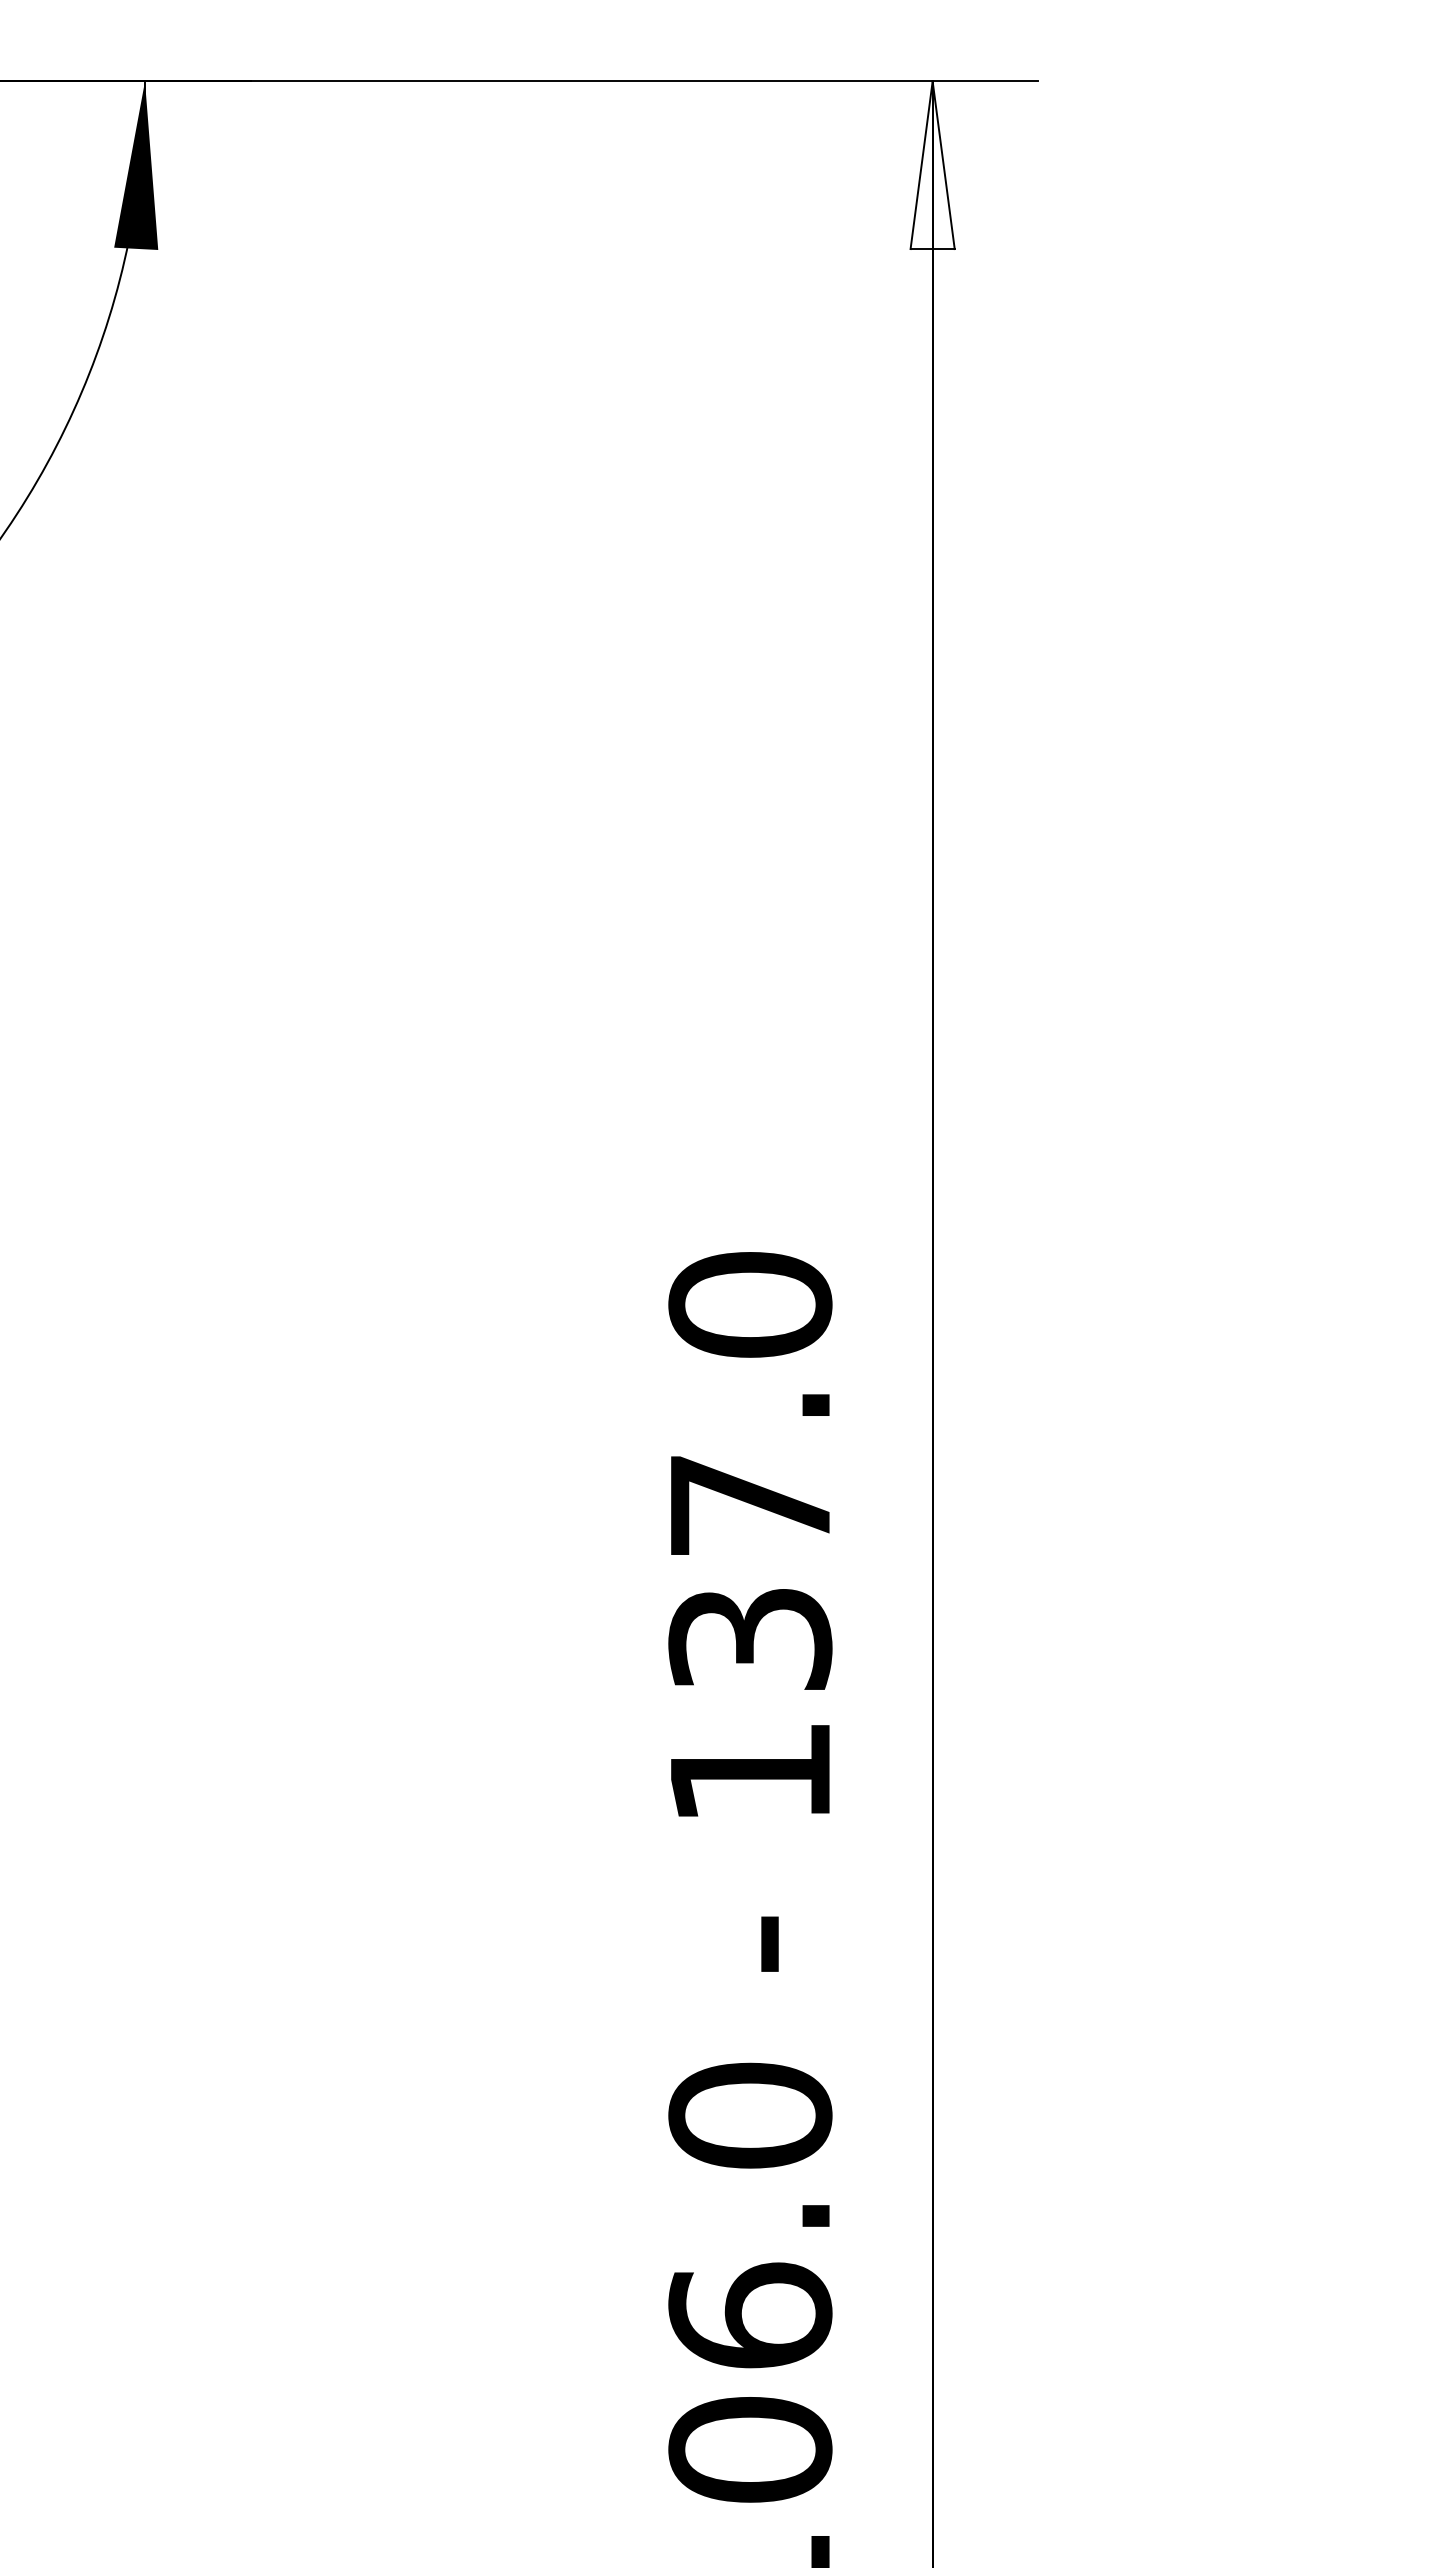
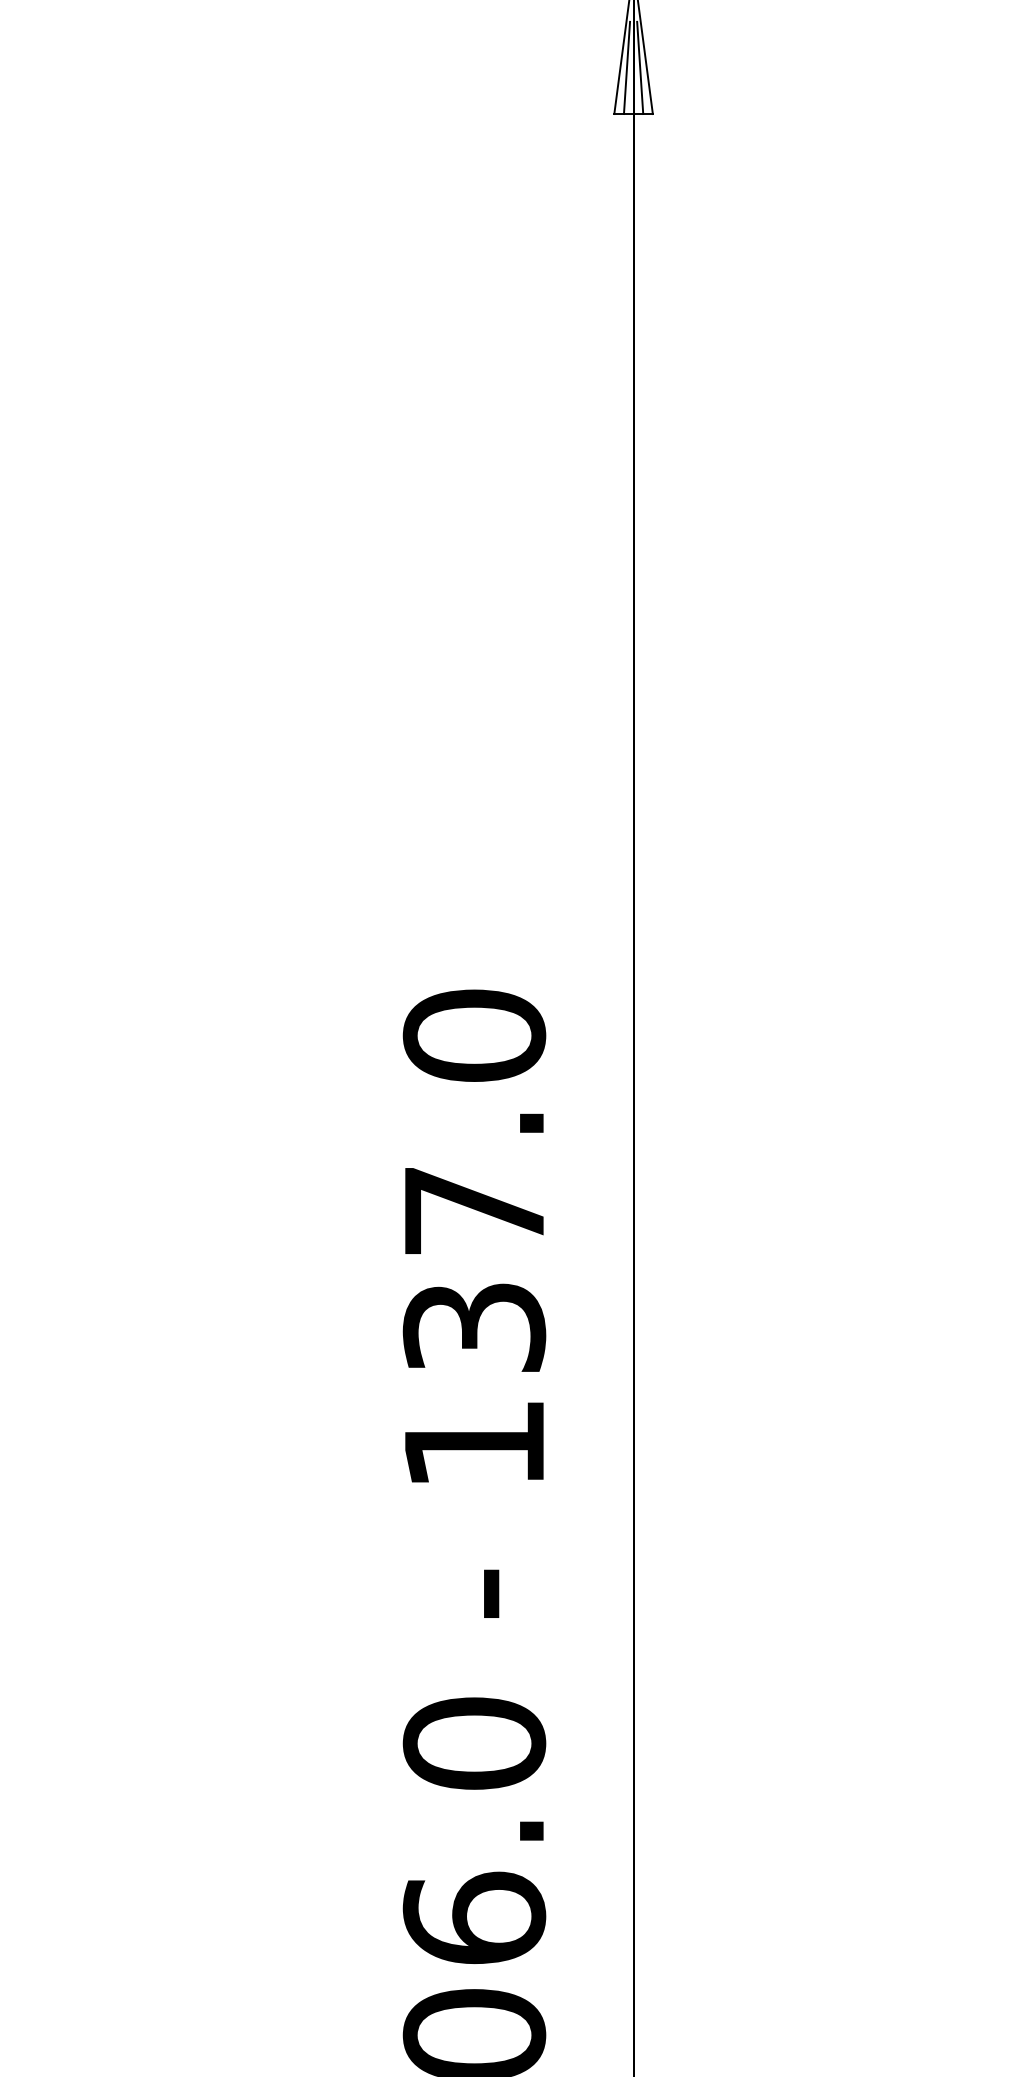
line: (924, 196) -> (626, 68), added
line: (939, 196) -> (639, 68), added

